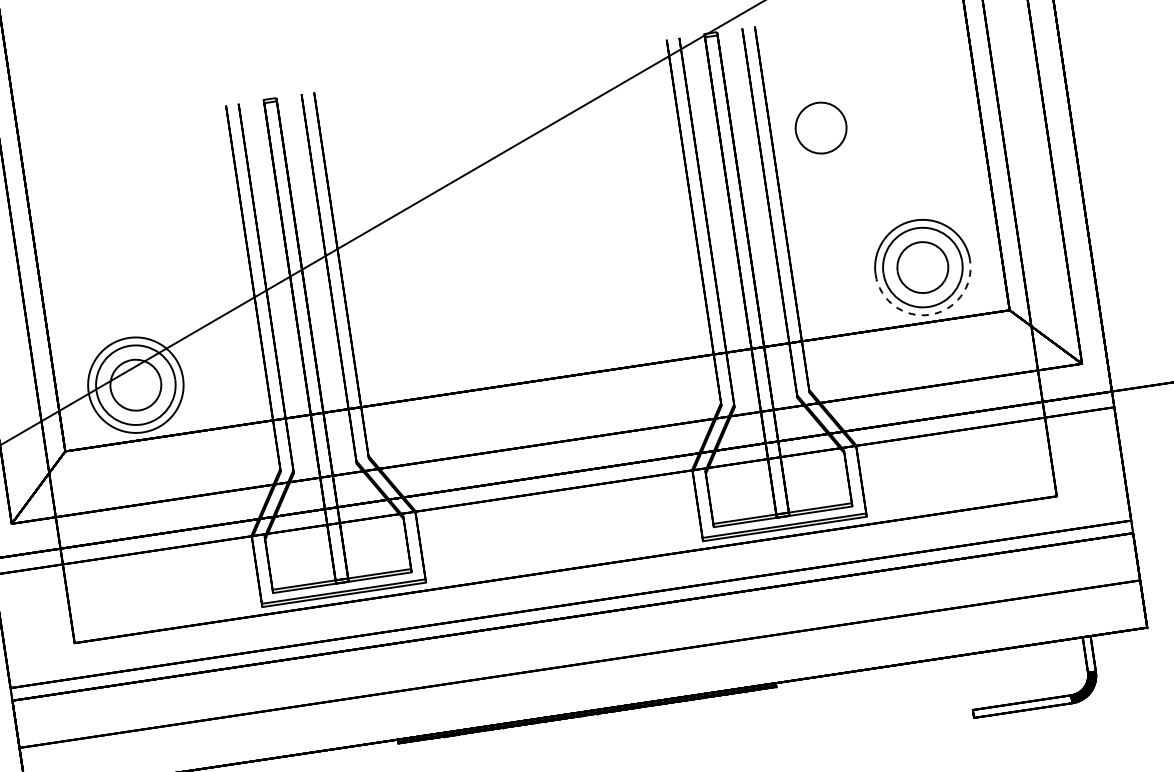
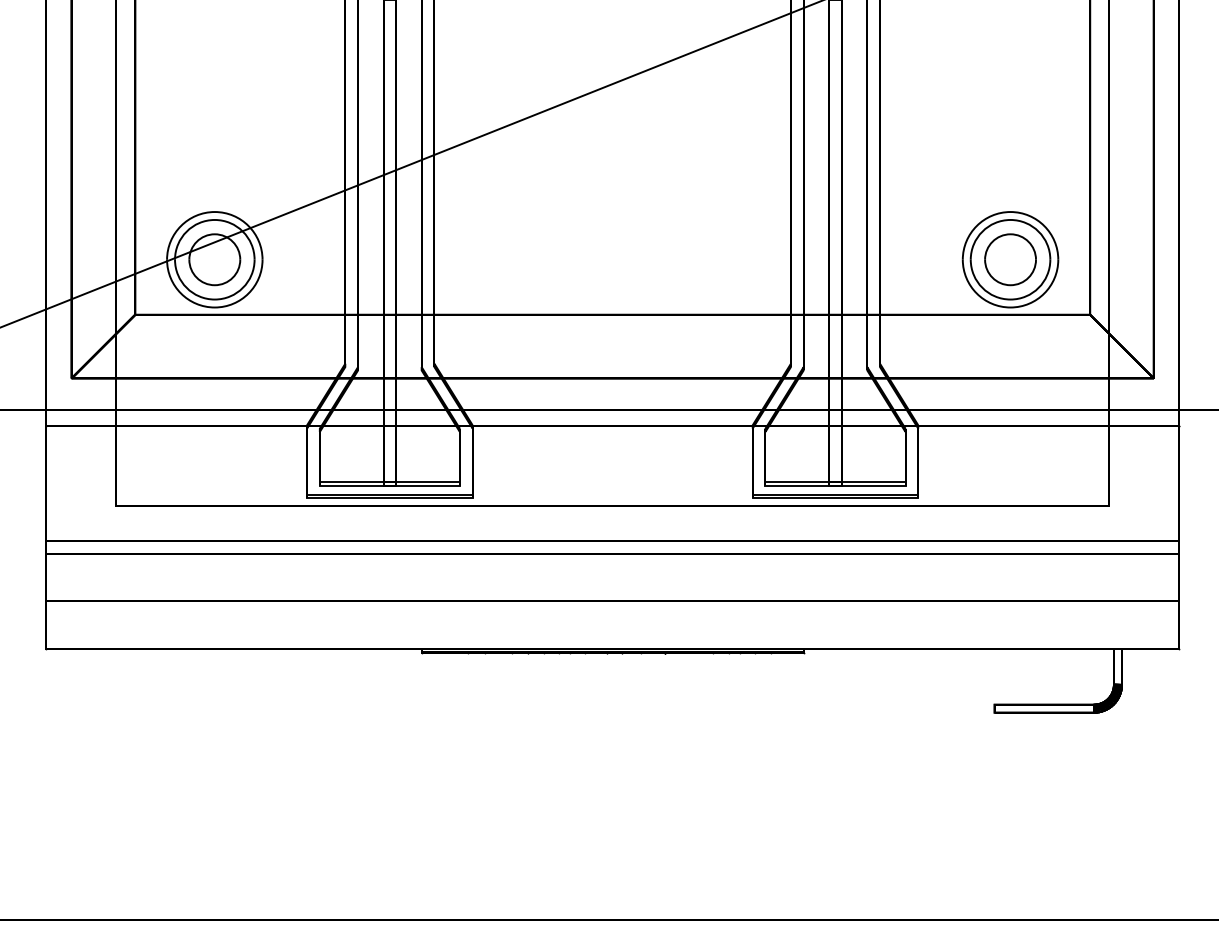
part: (821, 127) -> (930, 106), removed
arc: (929, 314) -> (1010, 307), dashed -> solid

